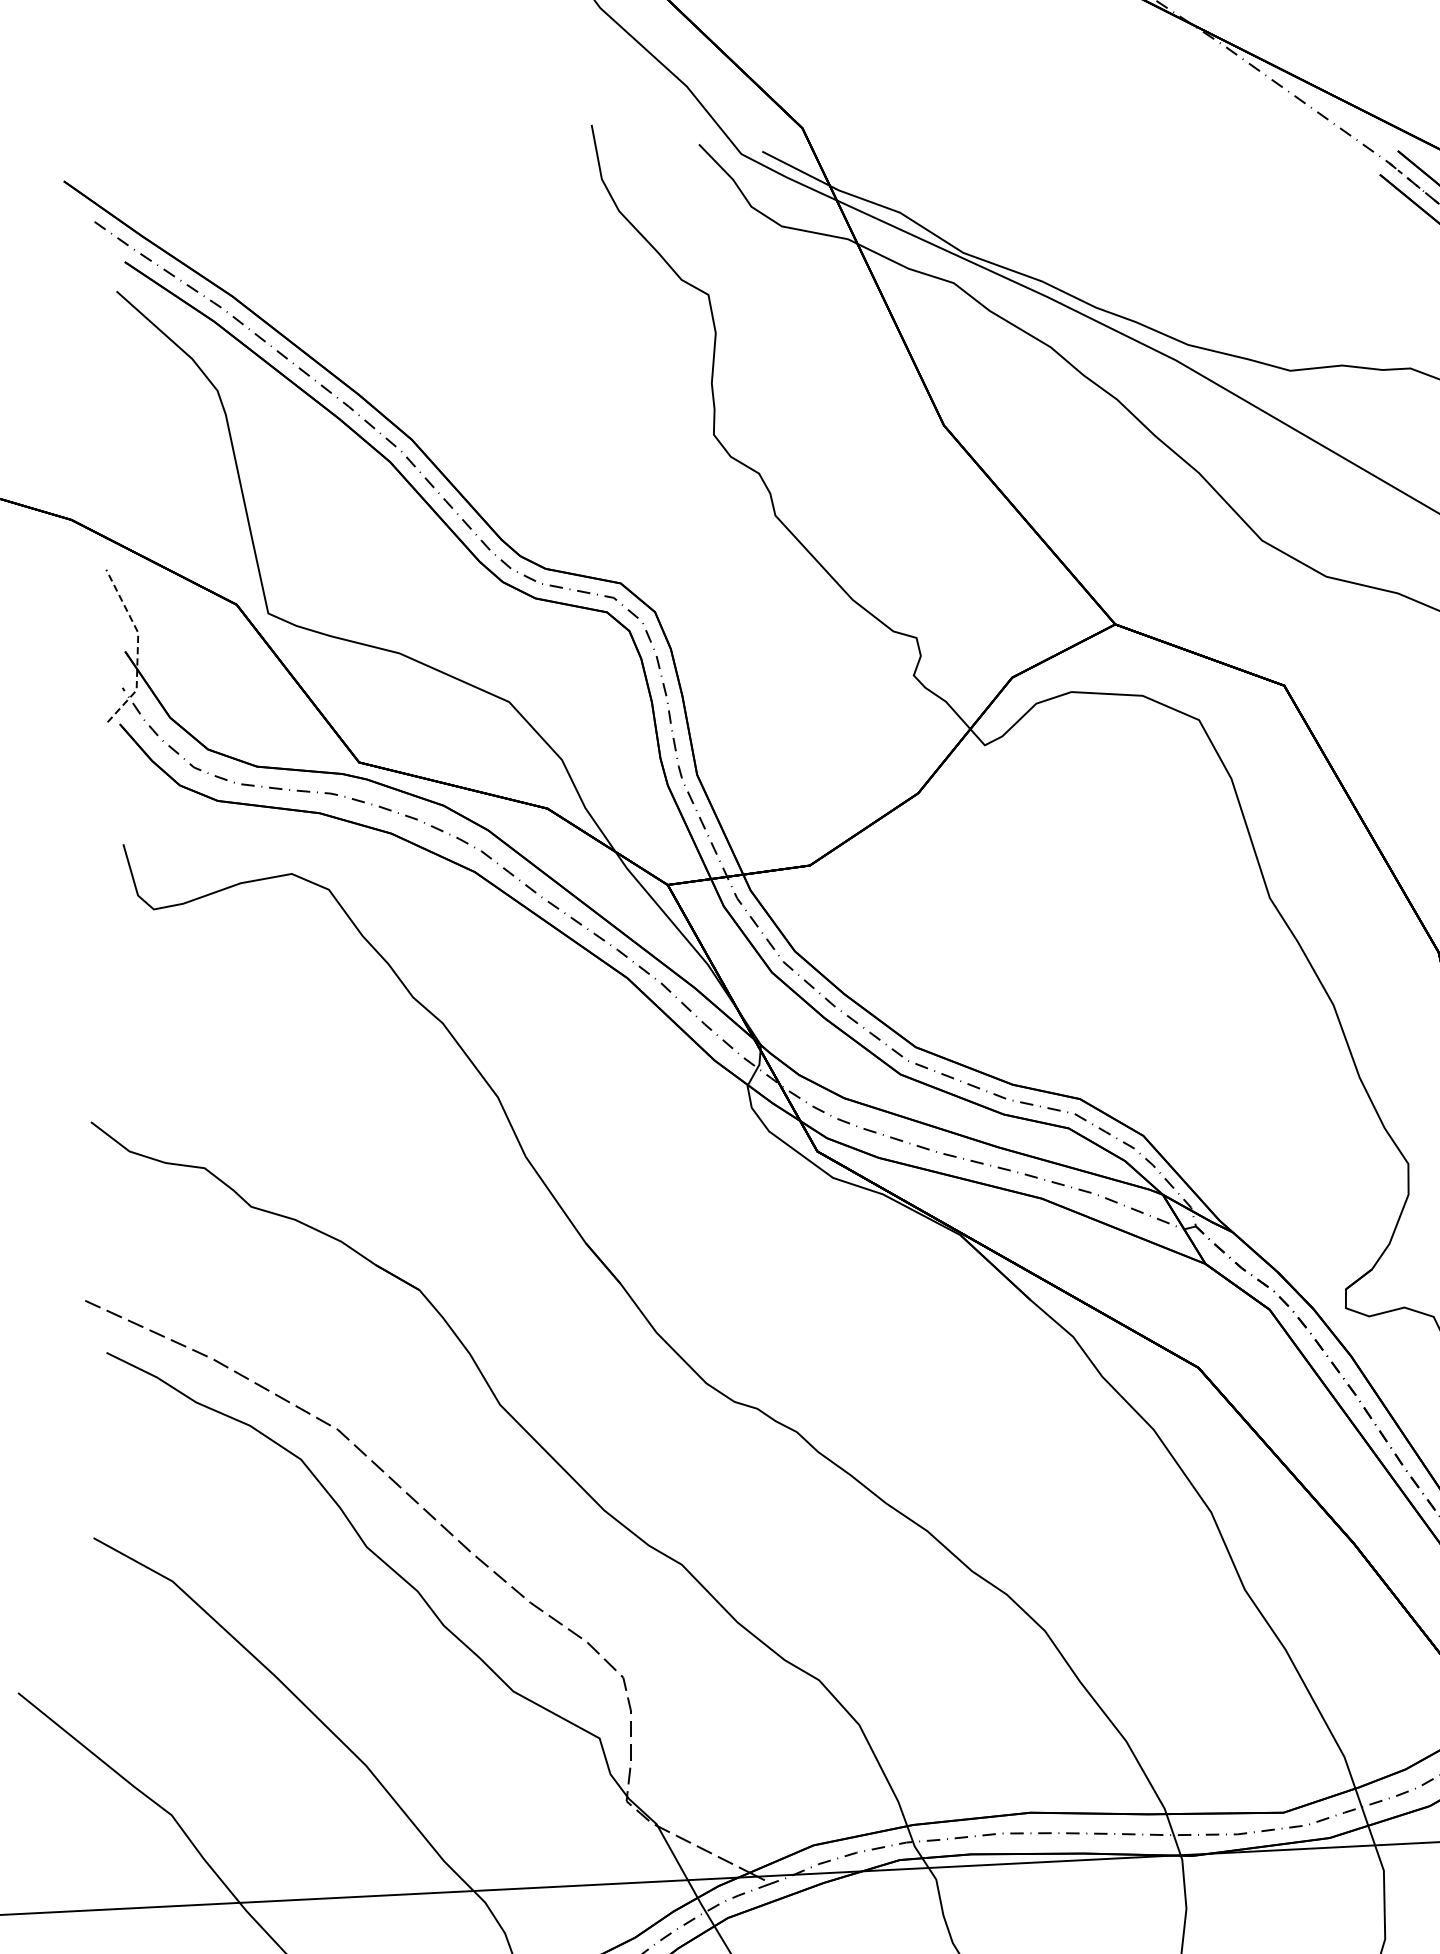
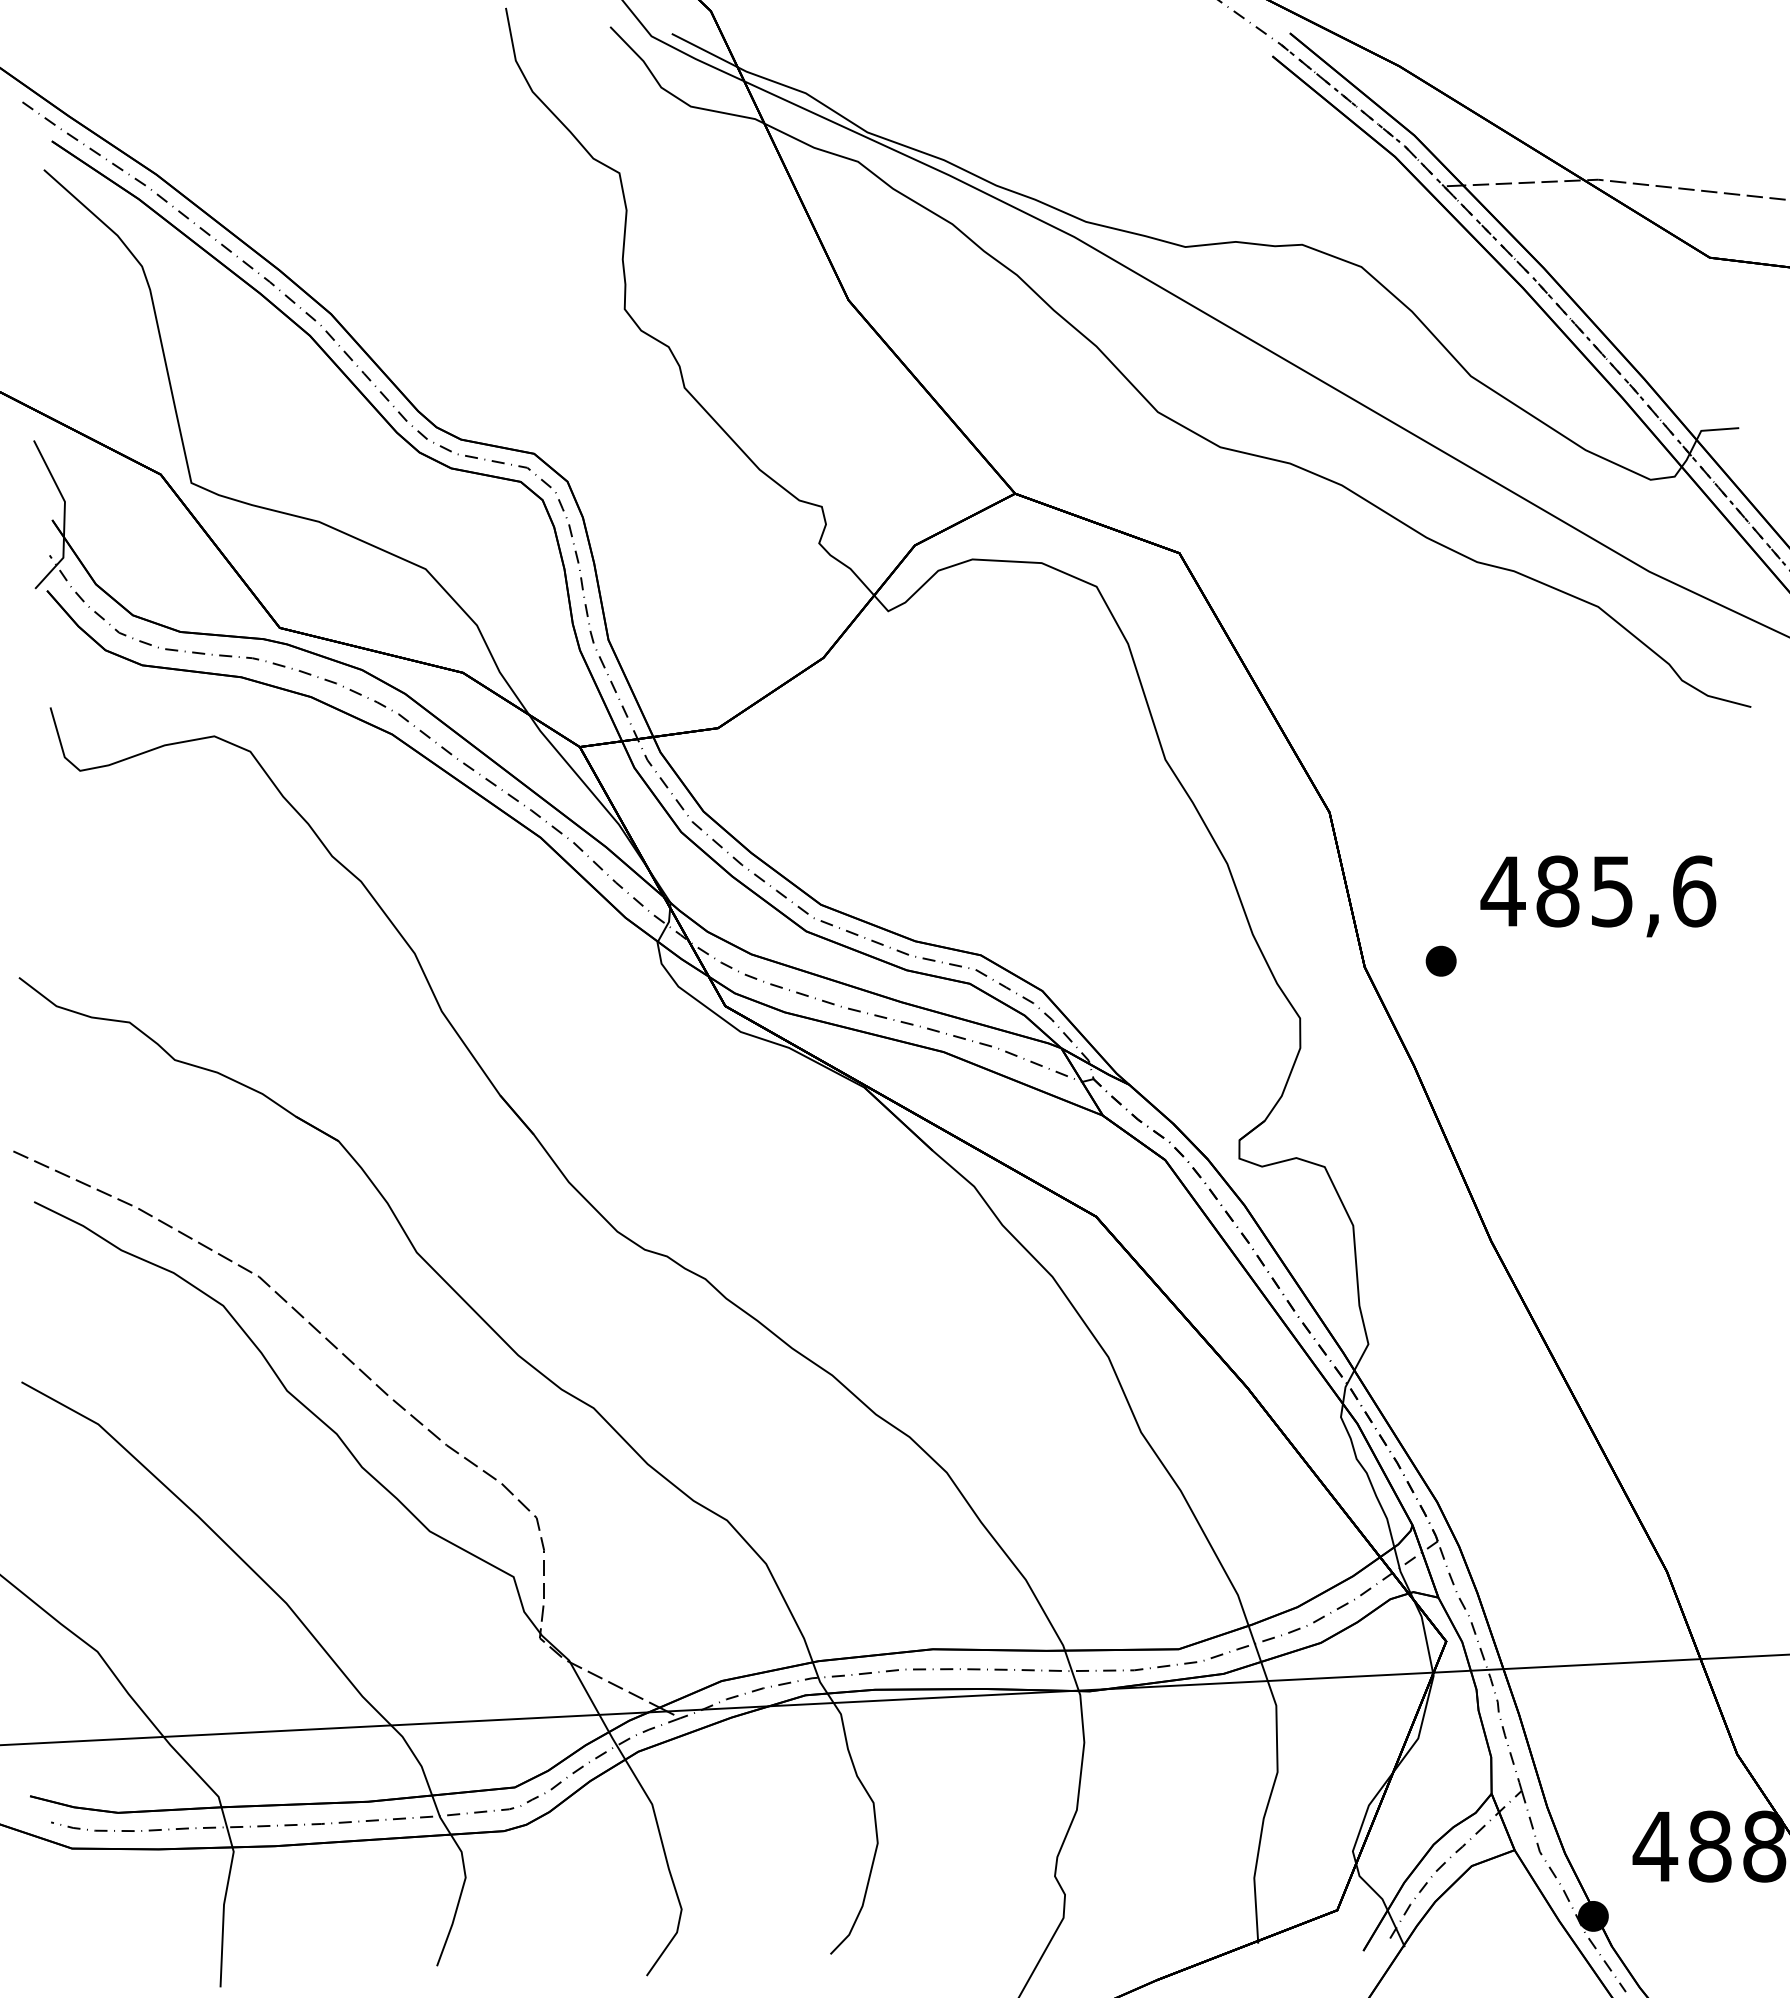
line: (137, 646) -> (64, 515), dashed -> solid

